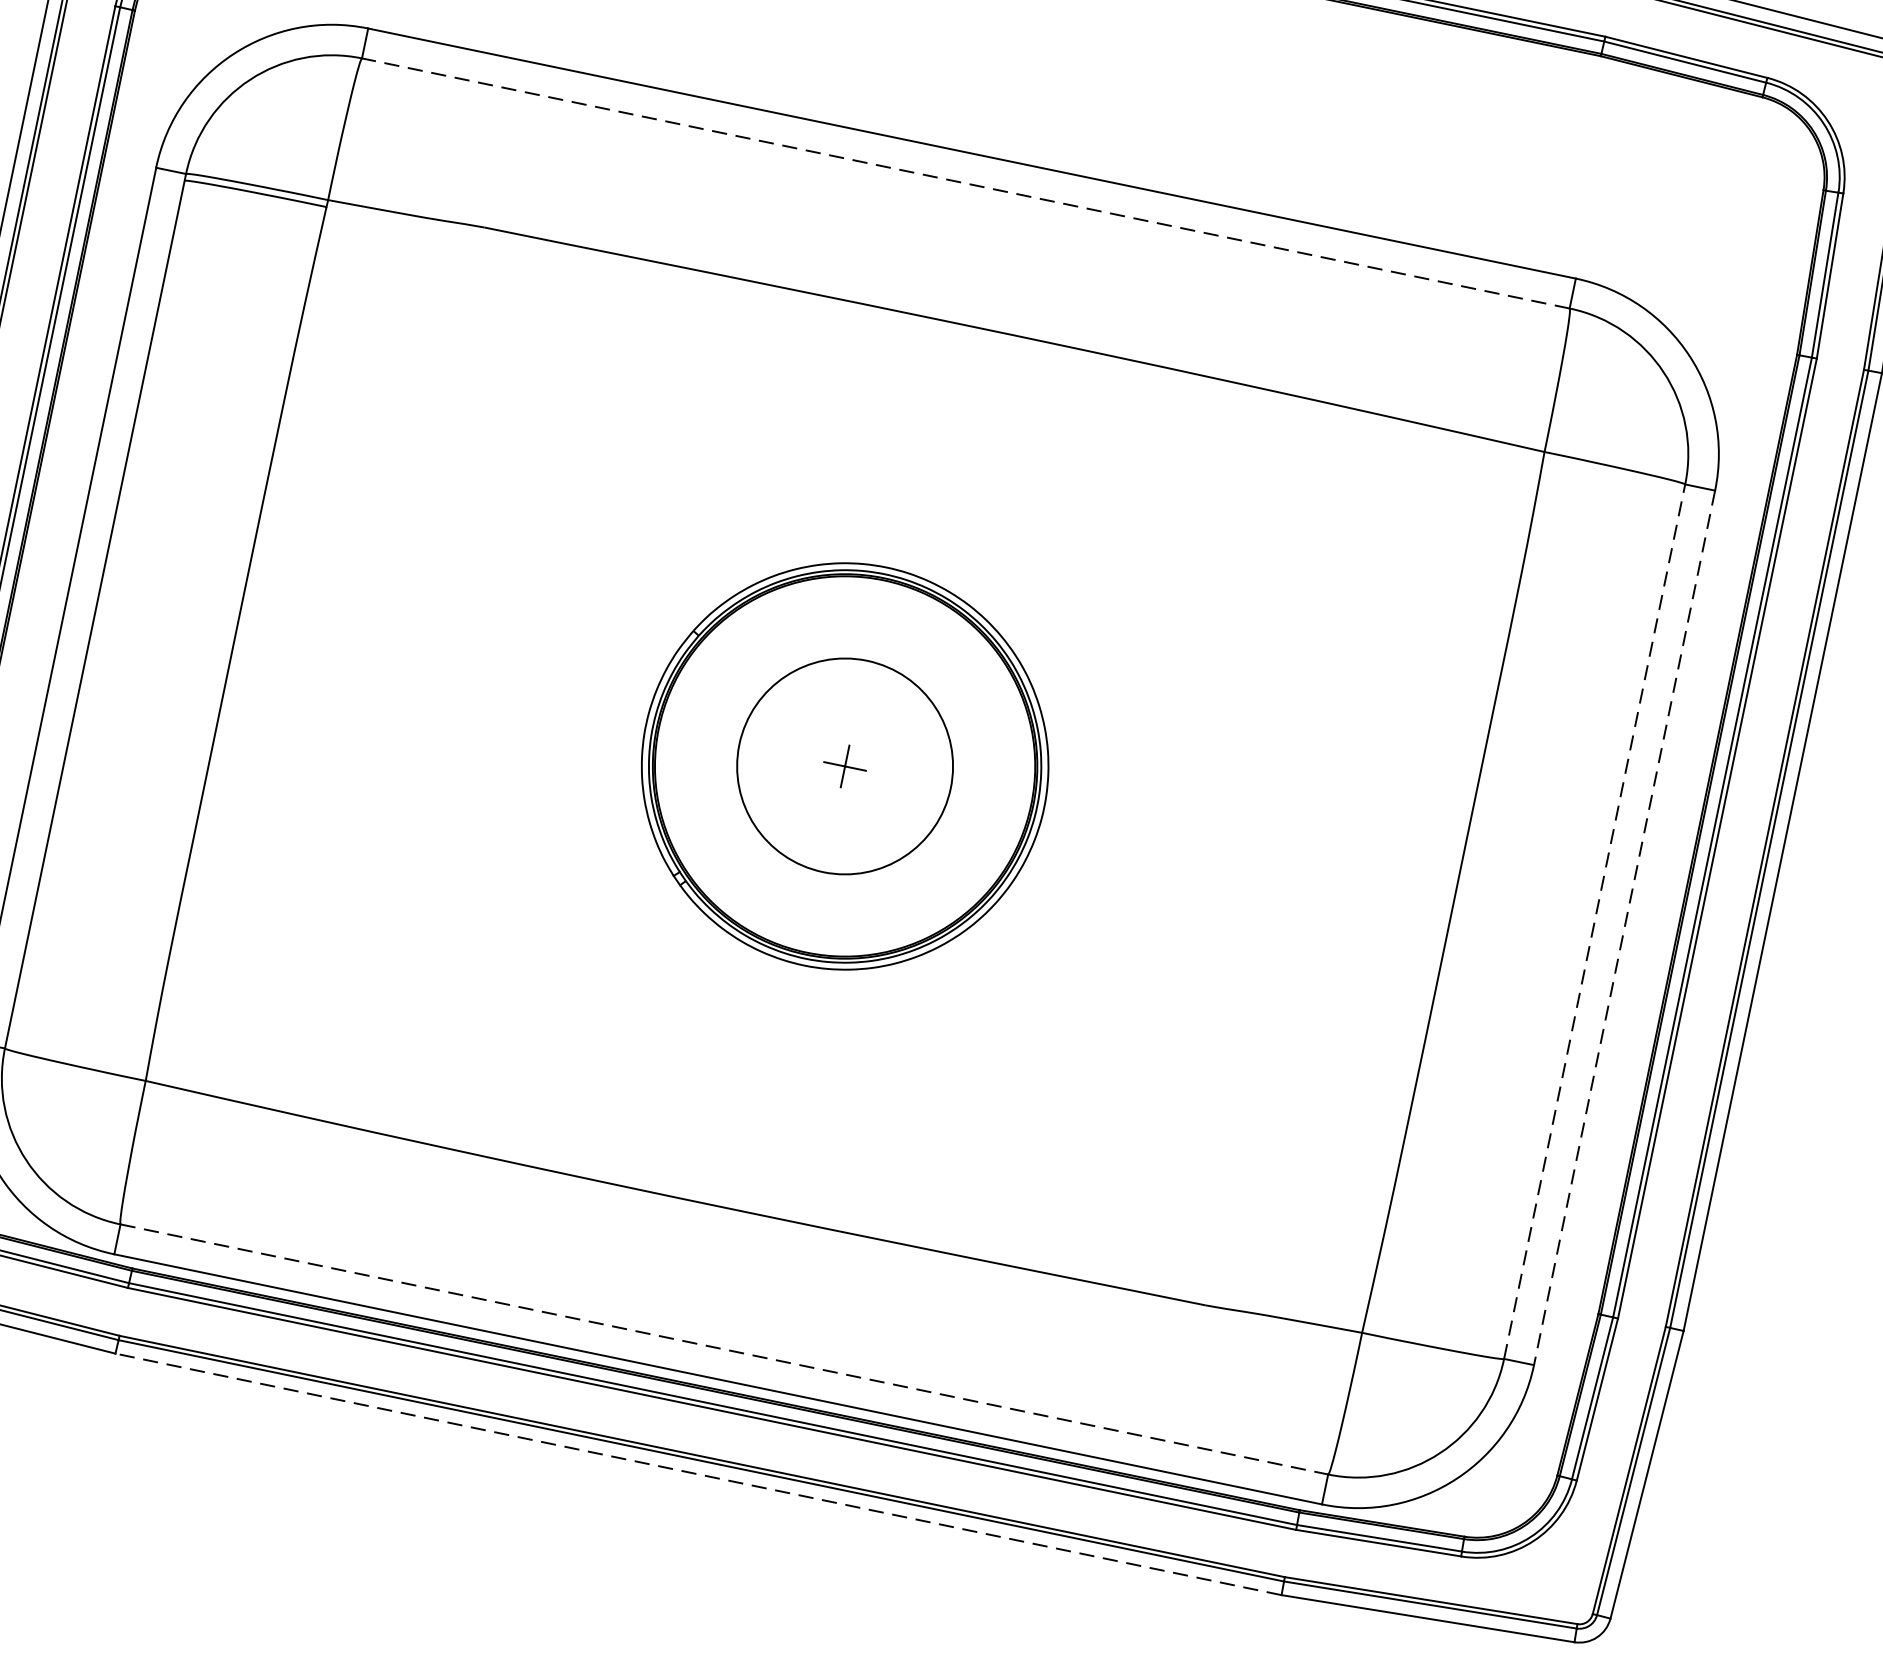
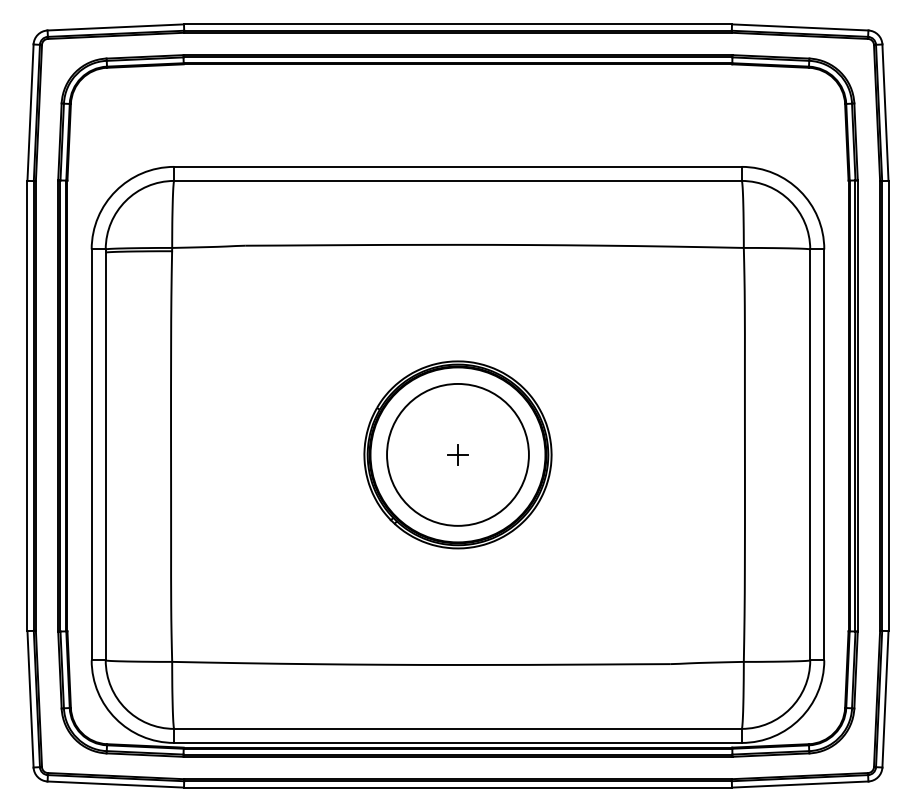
line: (964, 182) -> (457, 180), dashed -> solid
circle: (844, 765) -> (457, 454), size x1.43
line: (1595, 920) -> (810, 454), dashed -> solid
line: (1624, 929) -> (824, 455), dashed -> solid
line: (723, 1348) -> (457, 728), dashed -> solid
line: (699, 1474) -> (458, 787), dashed -> solid

